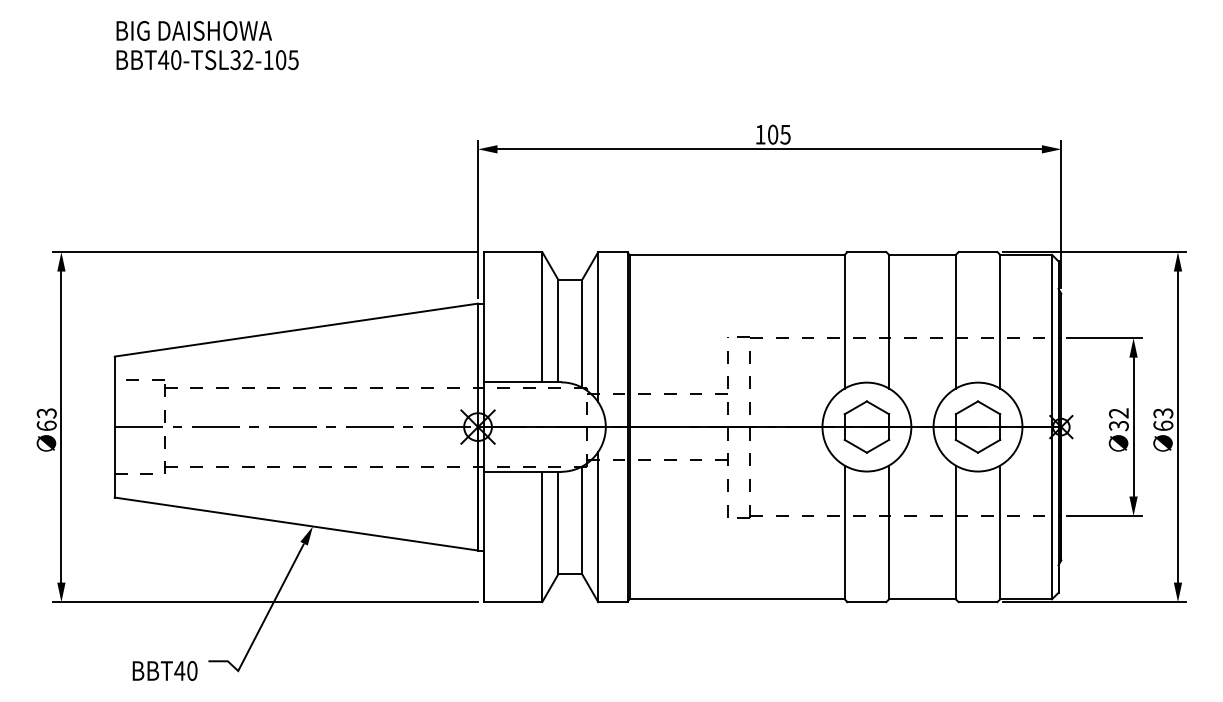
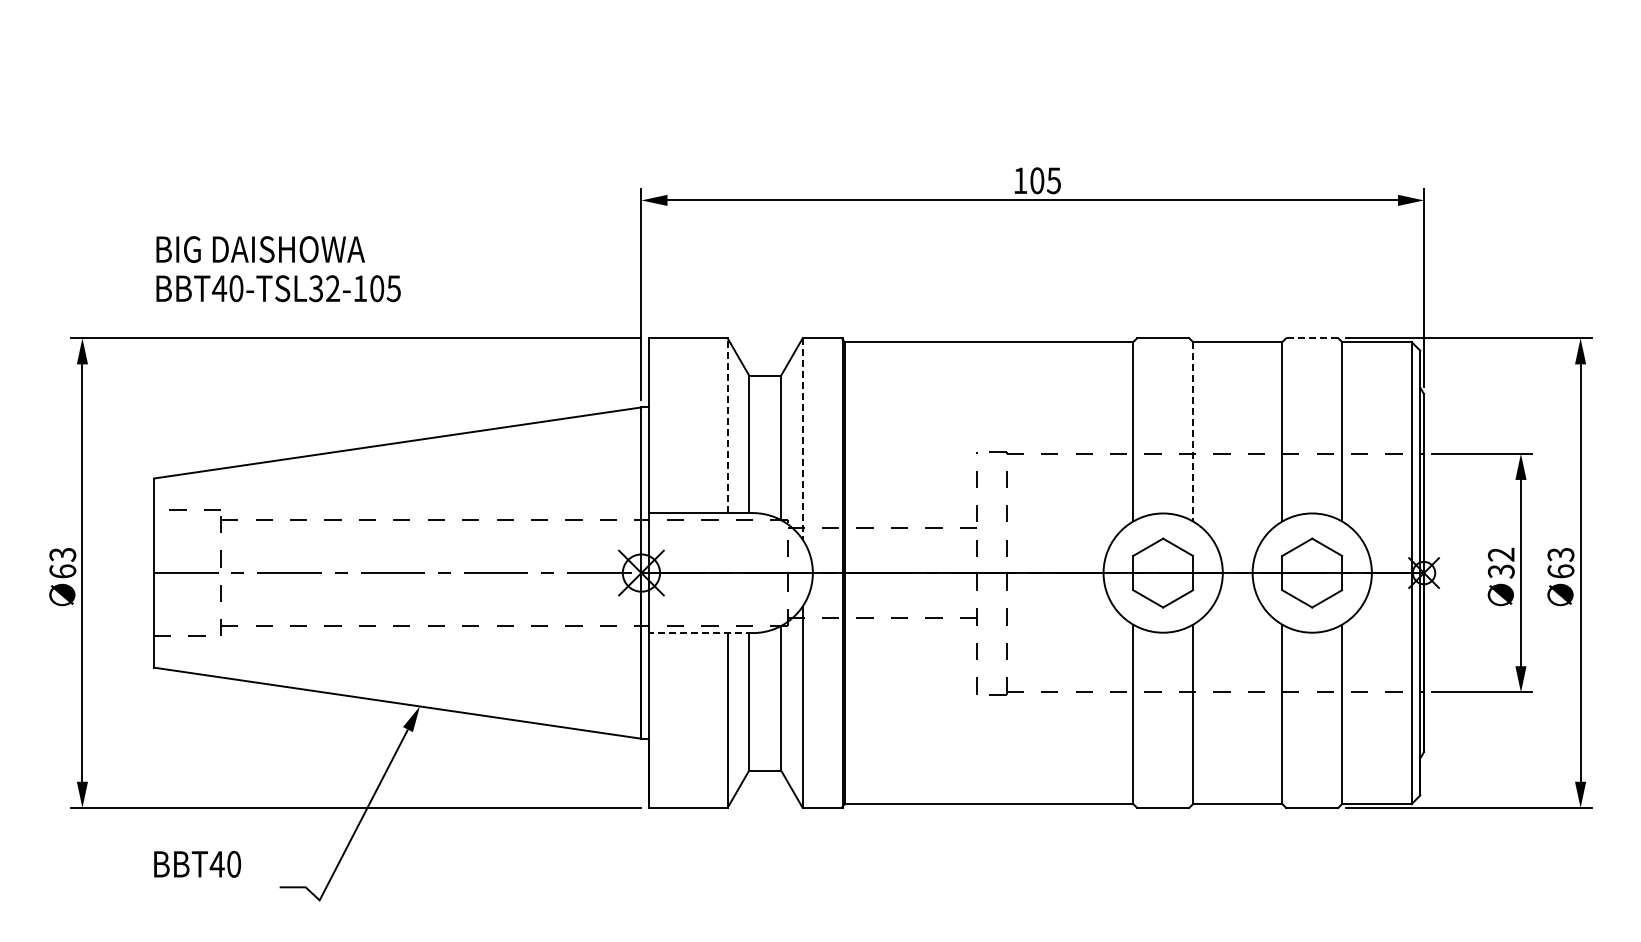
text: (207, 45) -> (278, 269), moved
line: (977, 252) -> (1311, 338), solid -> dashed
line: (542, 317) -> (727, 425), solid -> dashed
line: (889, 321) -> (1193, 431), solid -> dashed
line: (598, 326) -> (802, 438), solid -> dashed
line: (522, 472) -> (700, 633), solid -> dashed
text: (165, 671) -> (197, 864), moved

